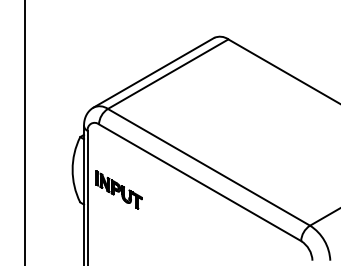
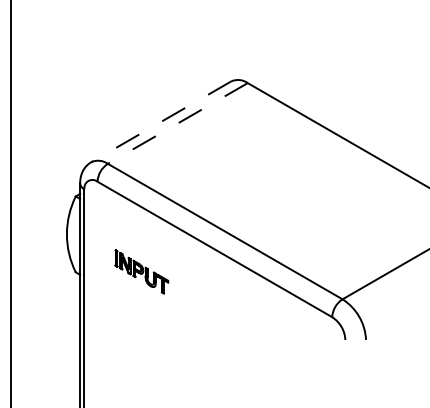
line: (154, 72) -> (161, 121), solid -> dashed
line: (167, 74) -> (177, 123), solid -> dashed
part: (118, 189) -> (141, 271), moved

